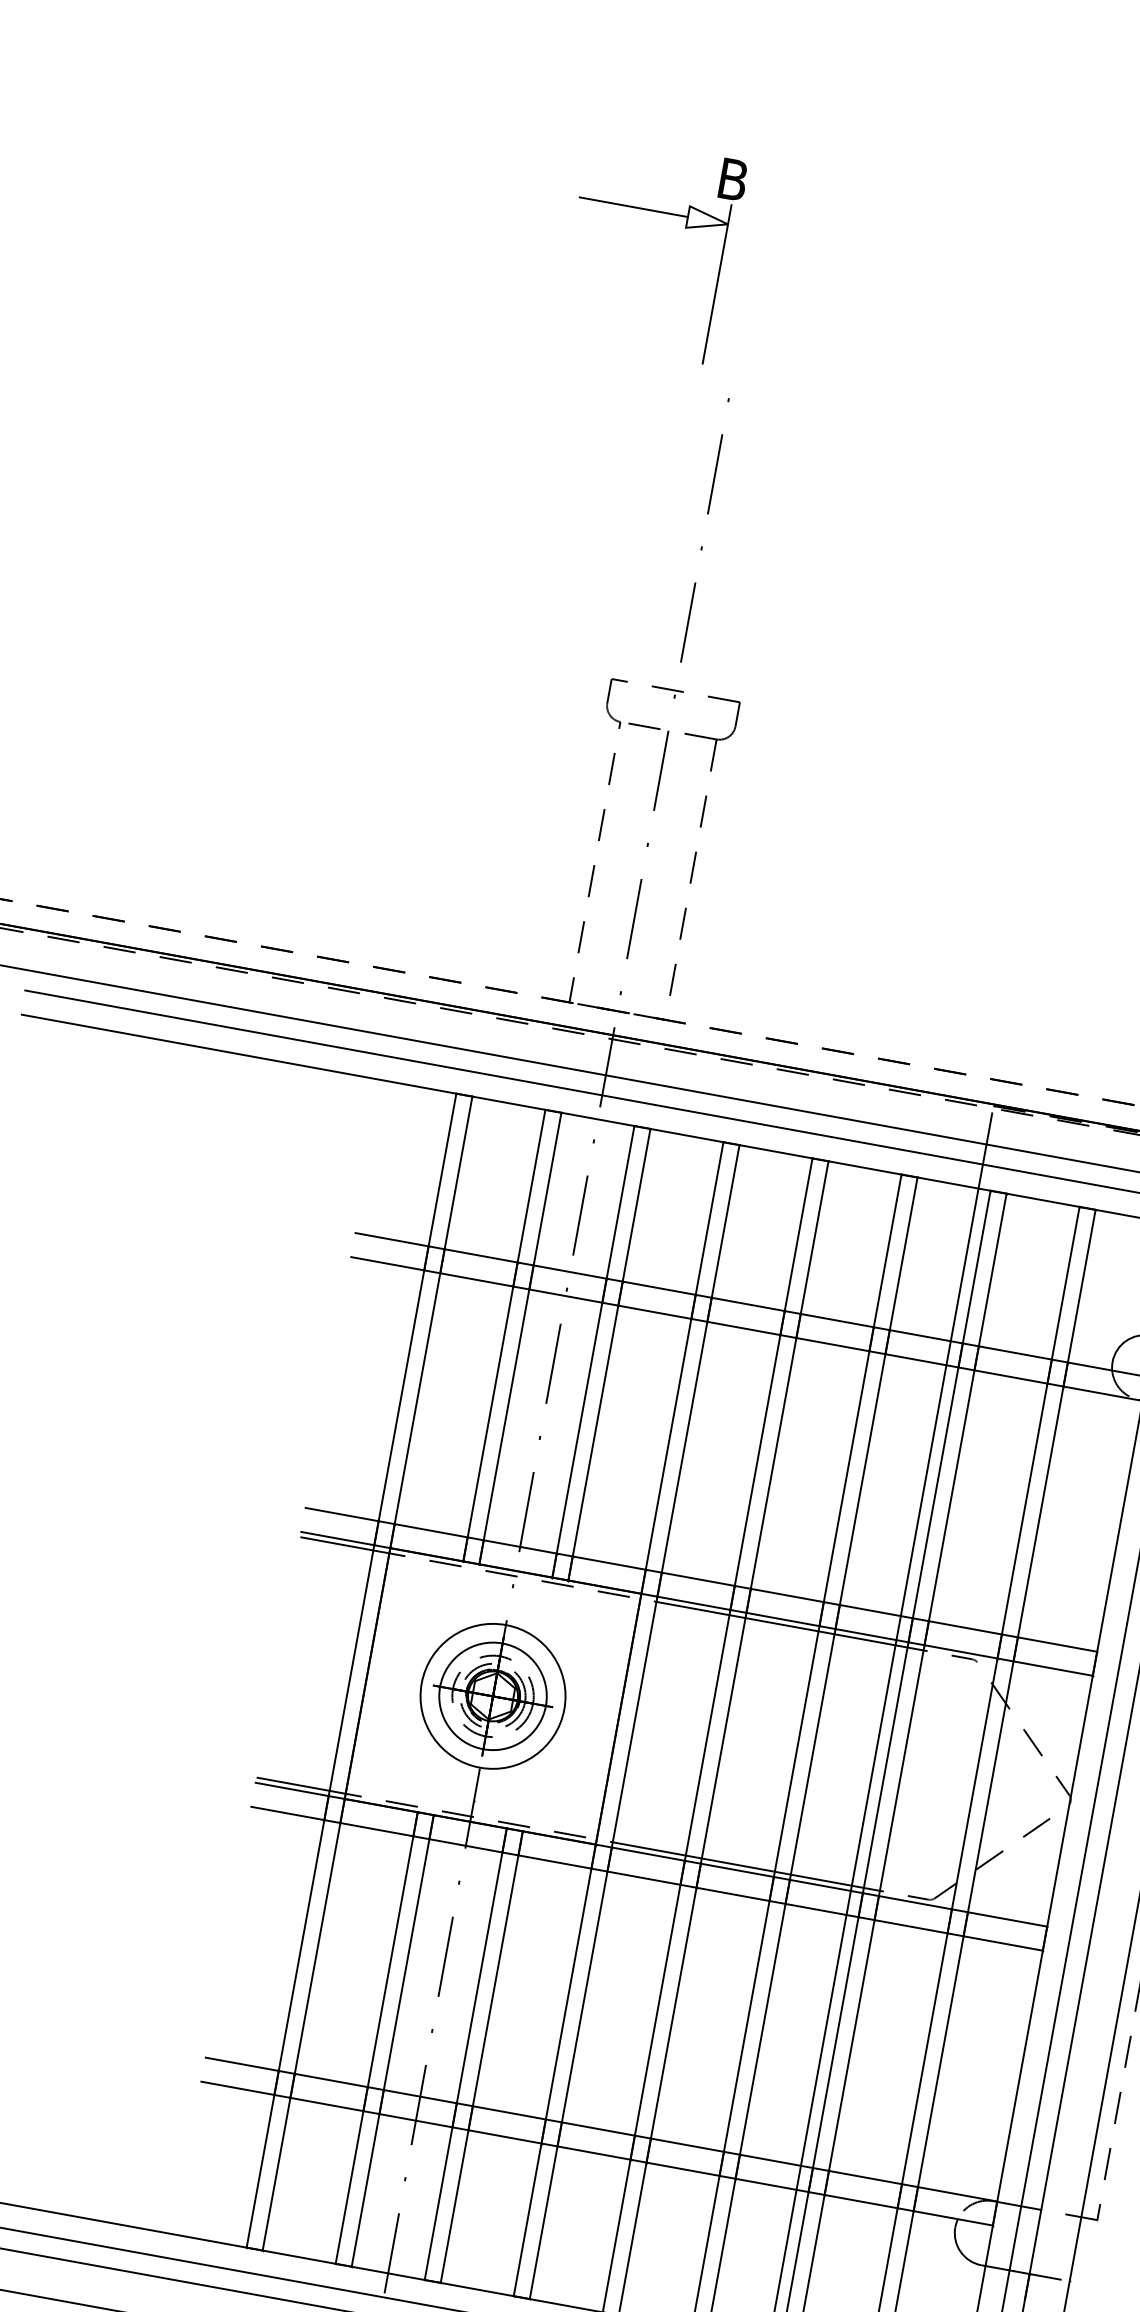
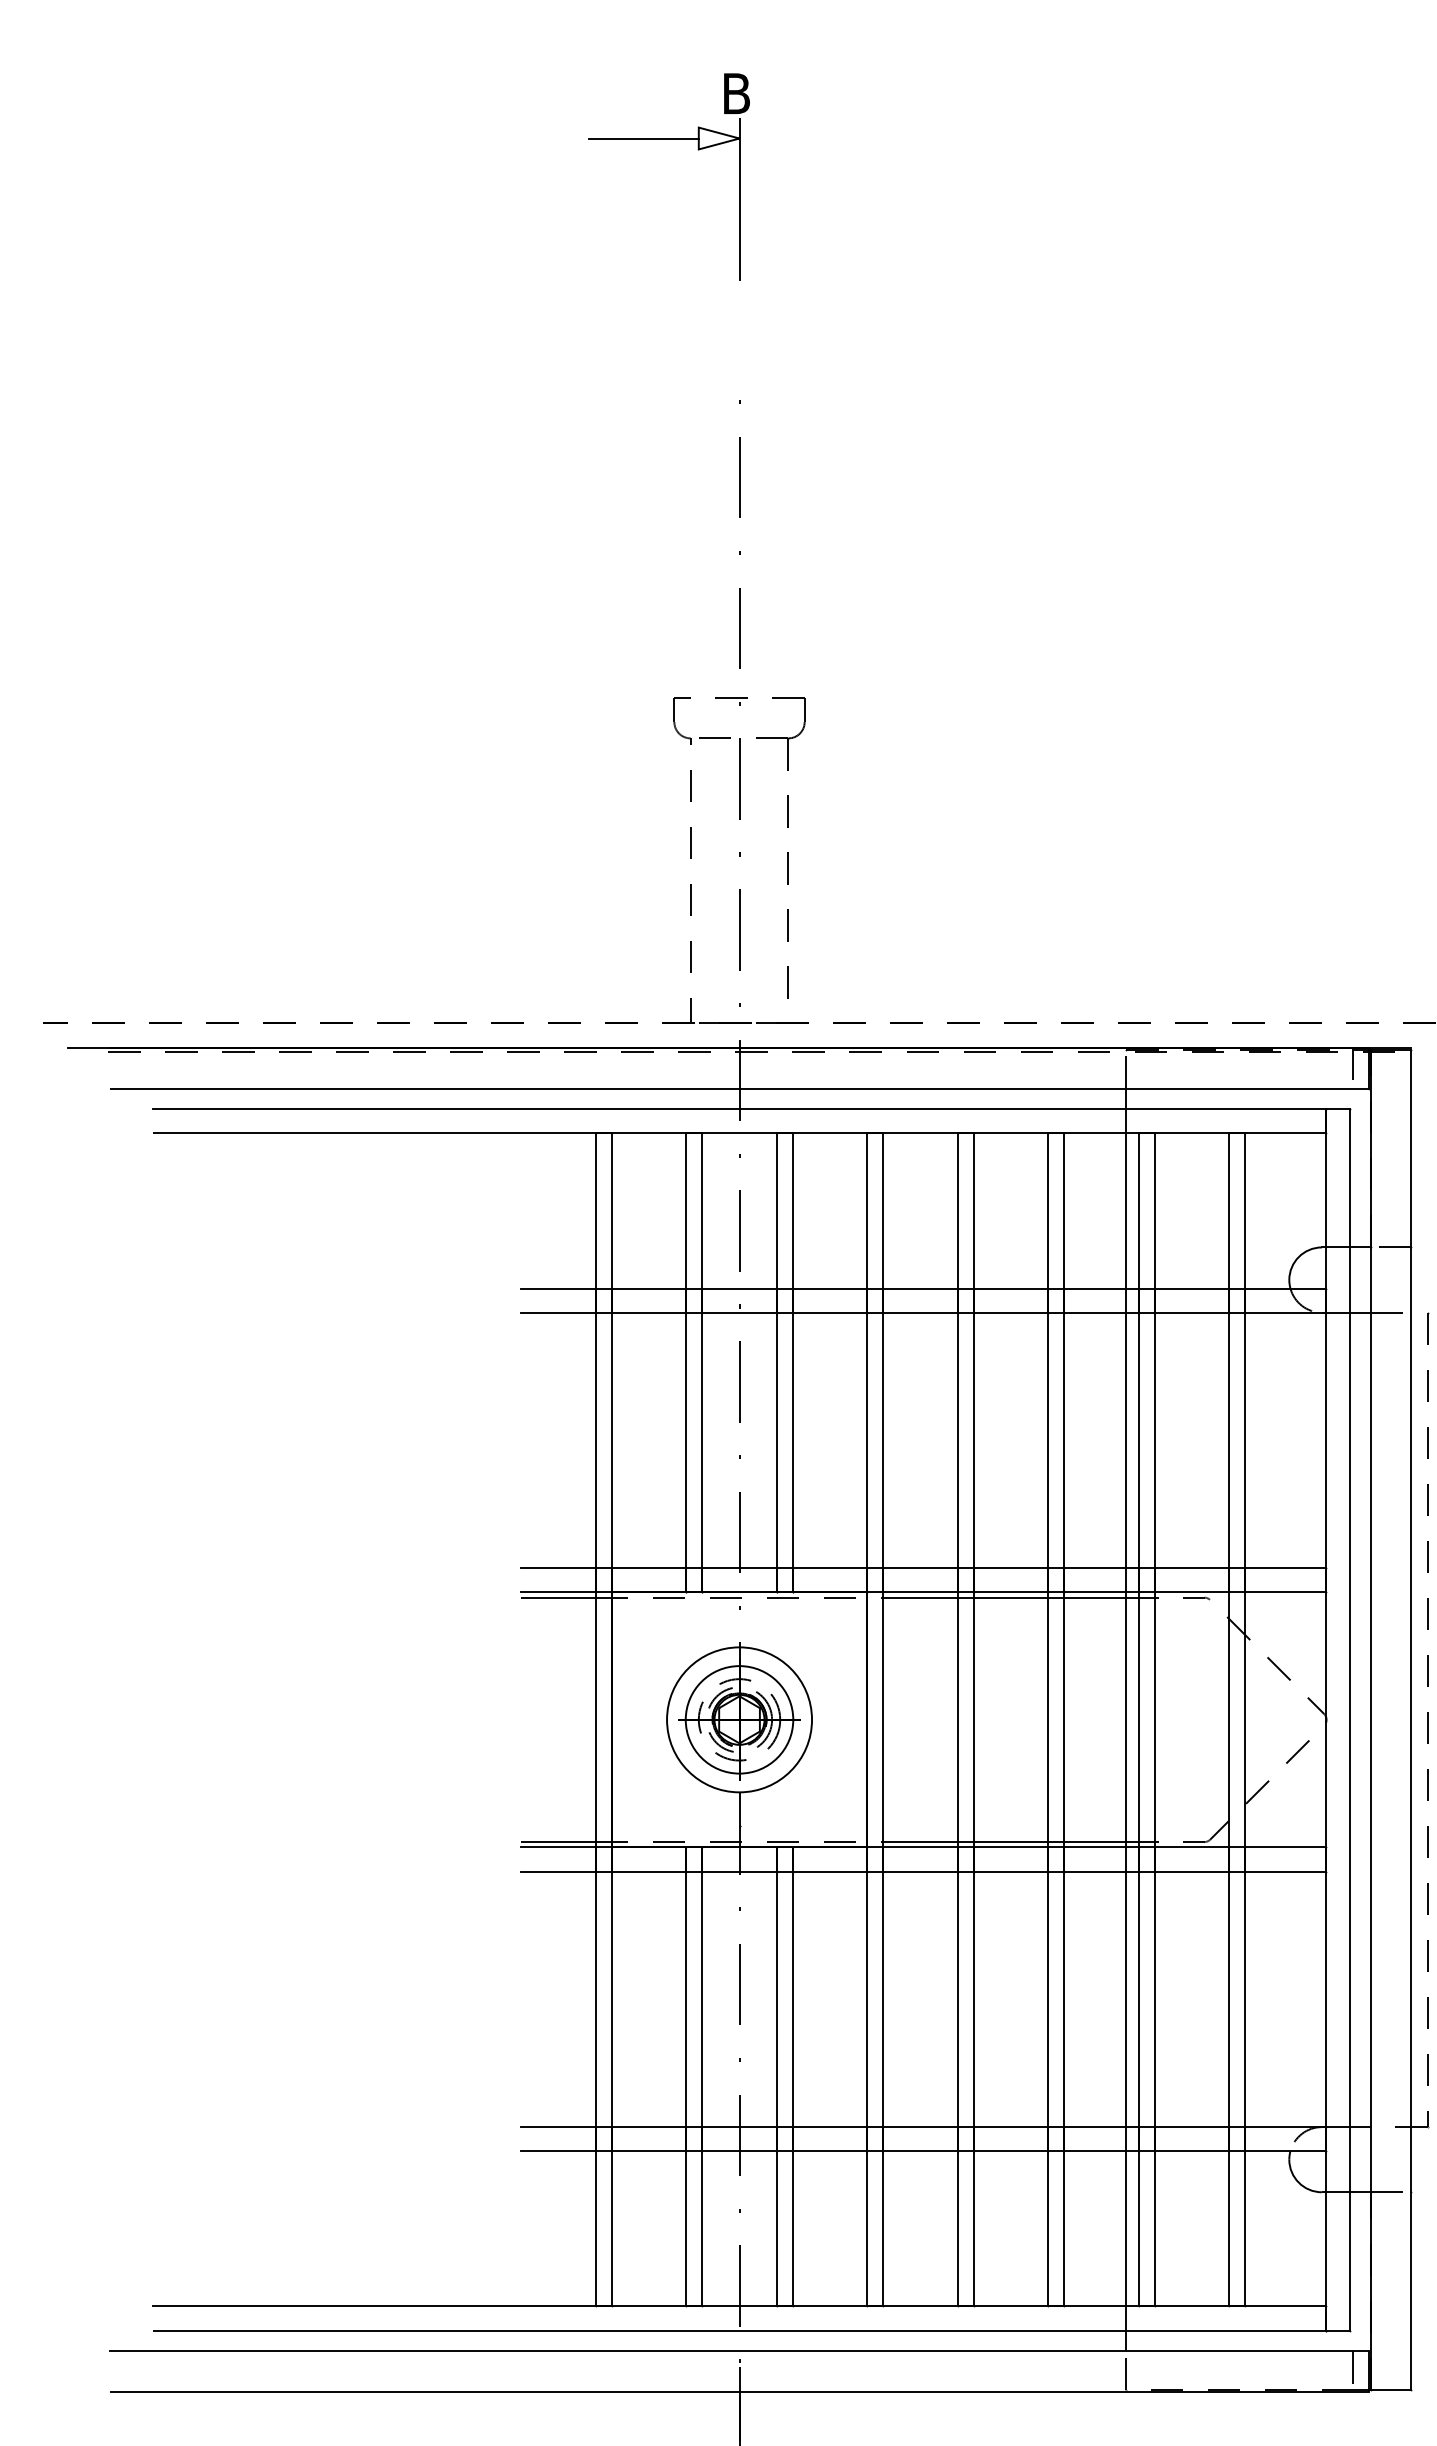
part: (657, 212) -> (668, 139), moved

